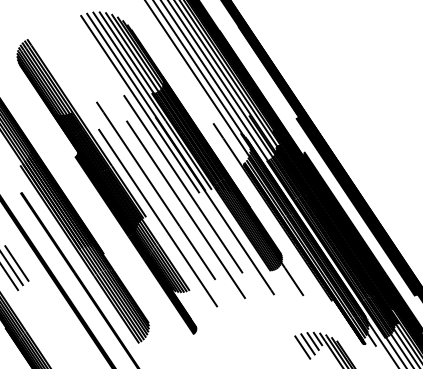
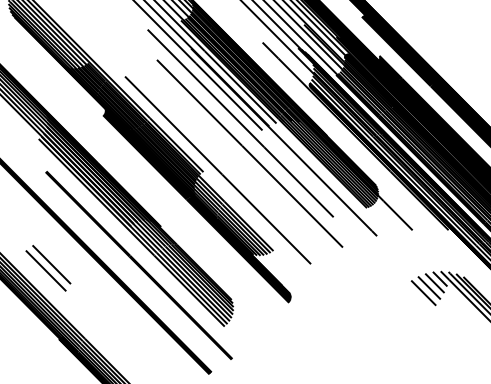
line: (156, 190) -> (209, 137), removed
line: (16, 263) -> (57, 258), removed

